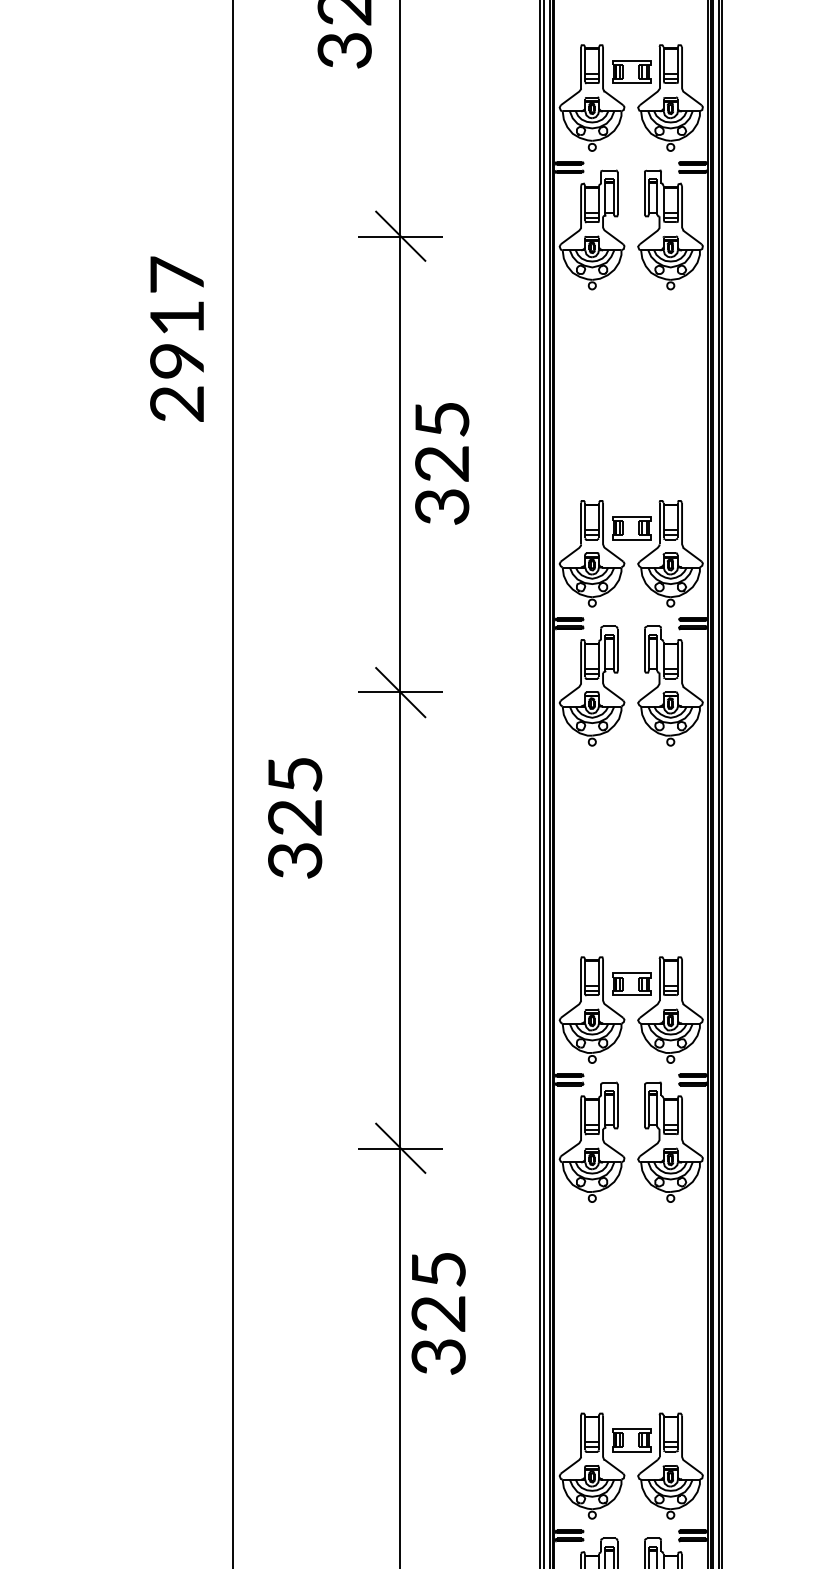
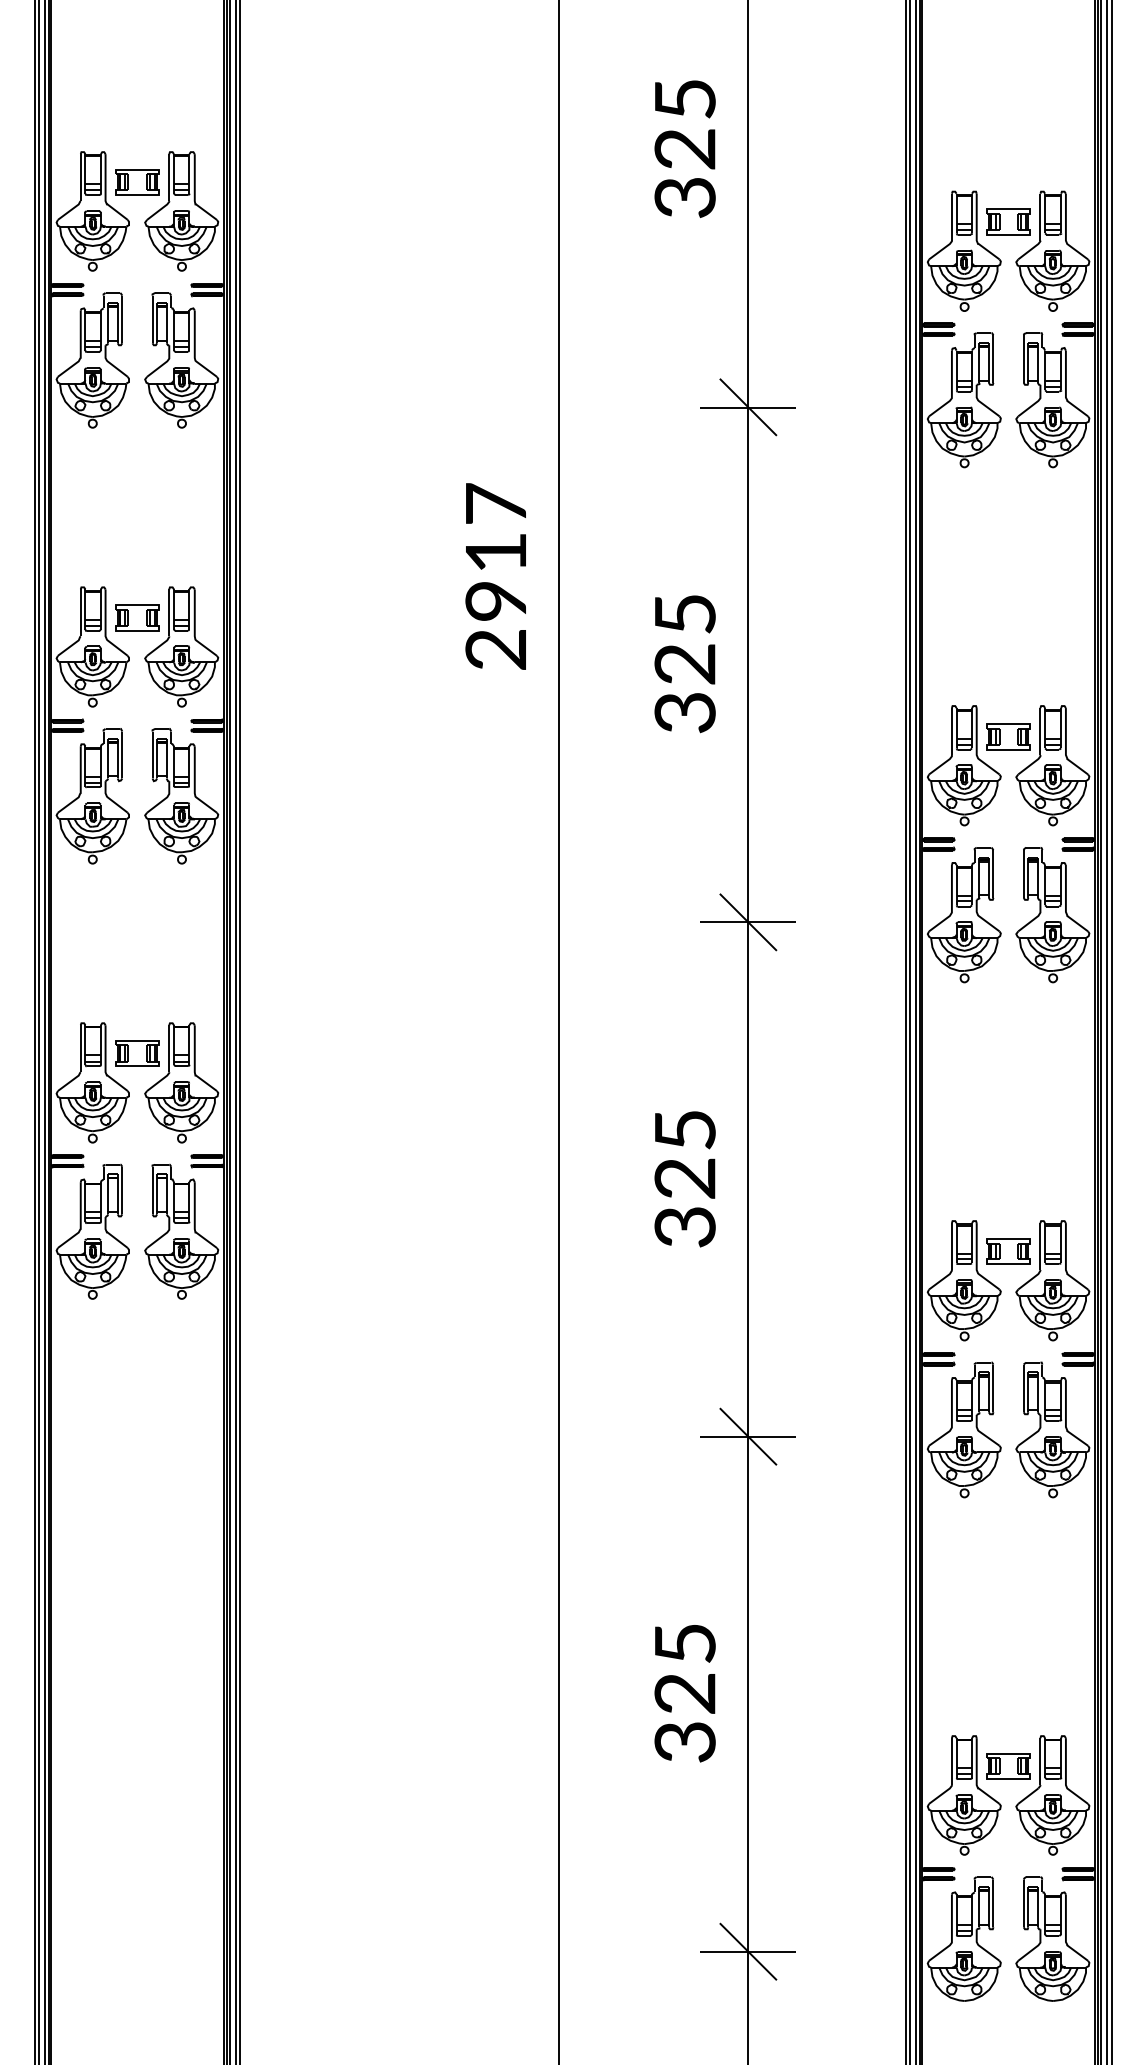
text: (176, 339) -> (495, 576), moved
text: (441, 464) -> (684, 664), moved
text: (294, 818) -> (684, 1179), moved
text: (438, 1313) -> (684, 1693), moved

